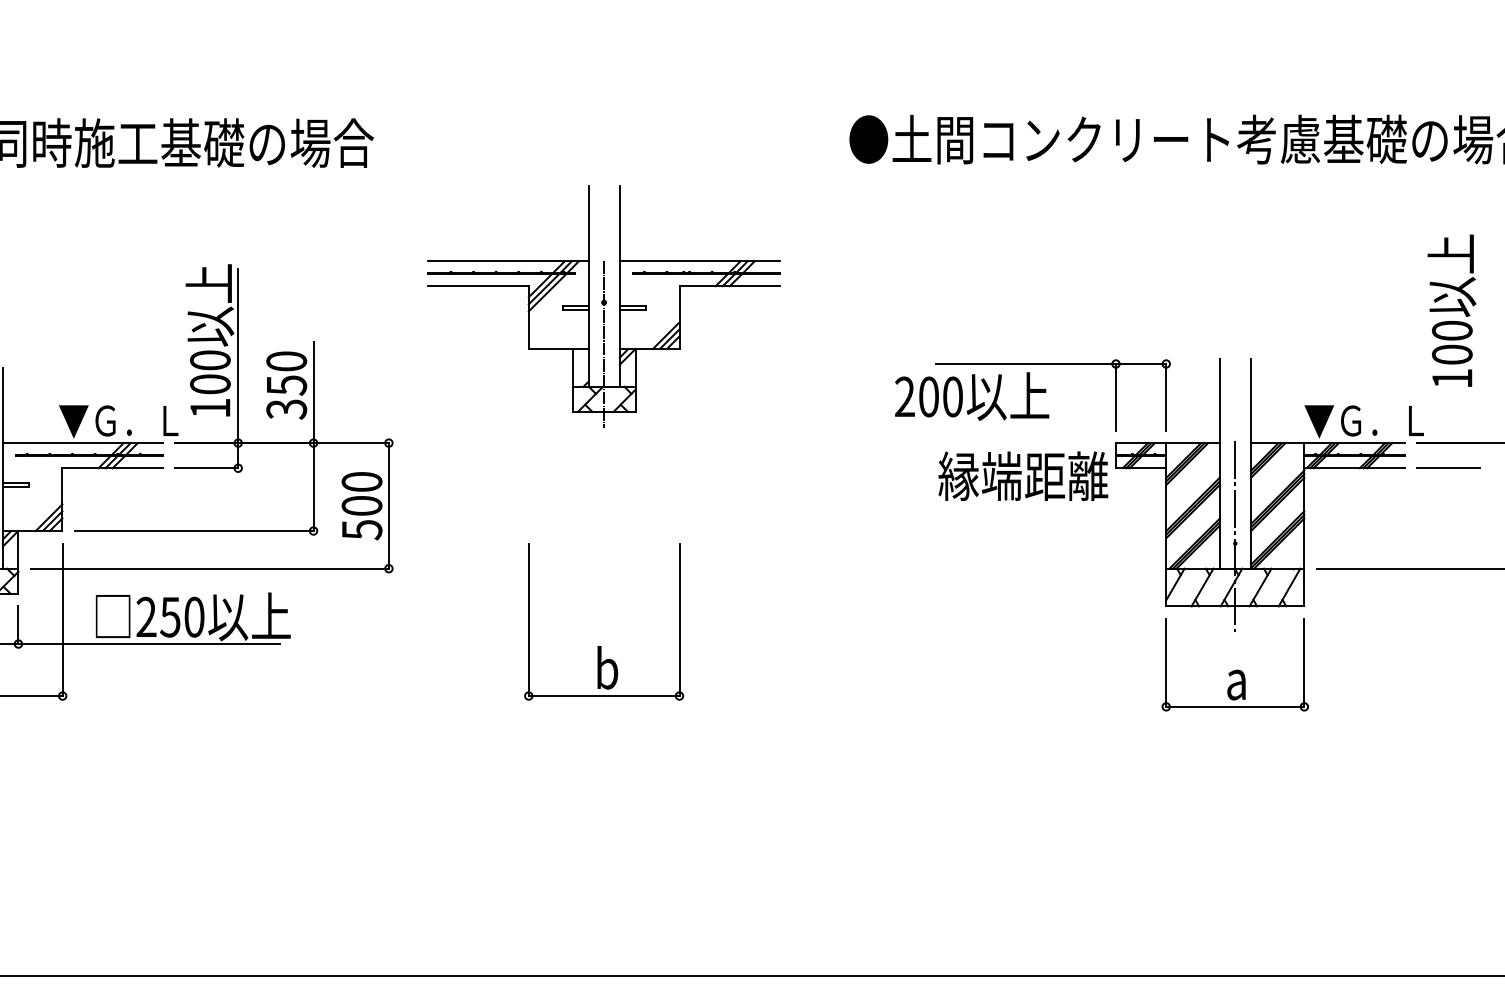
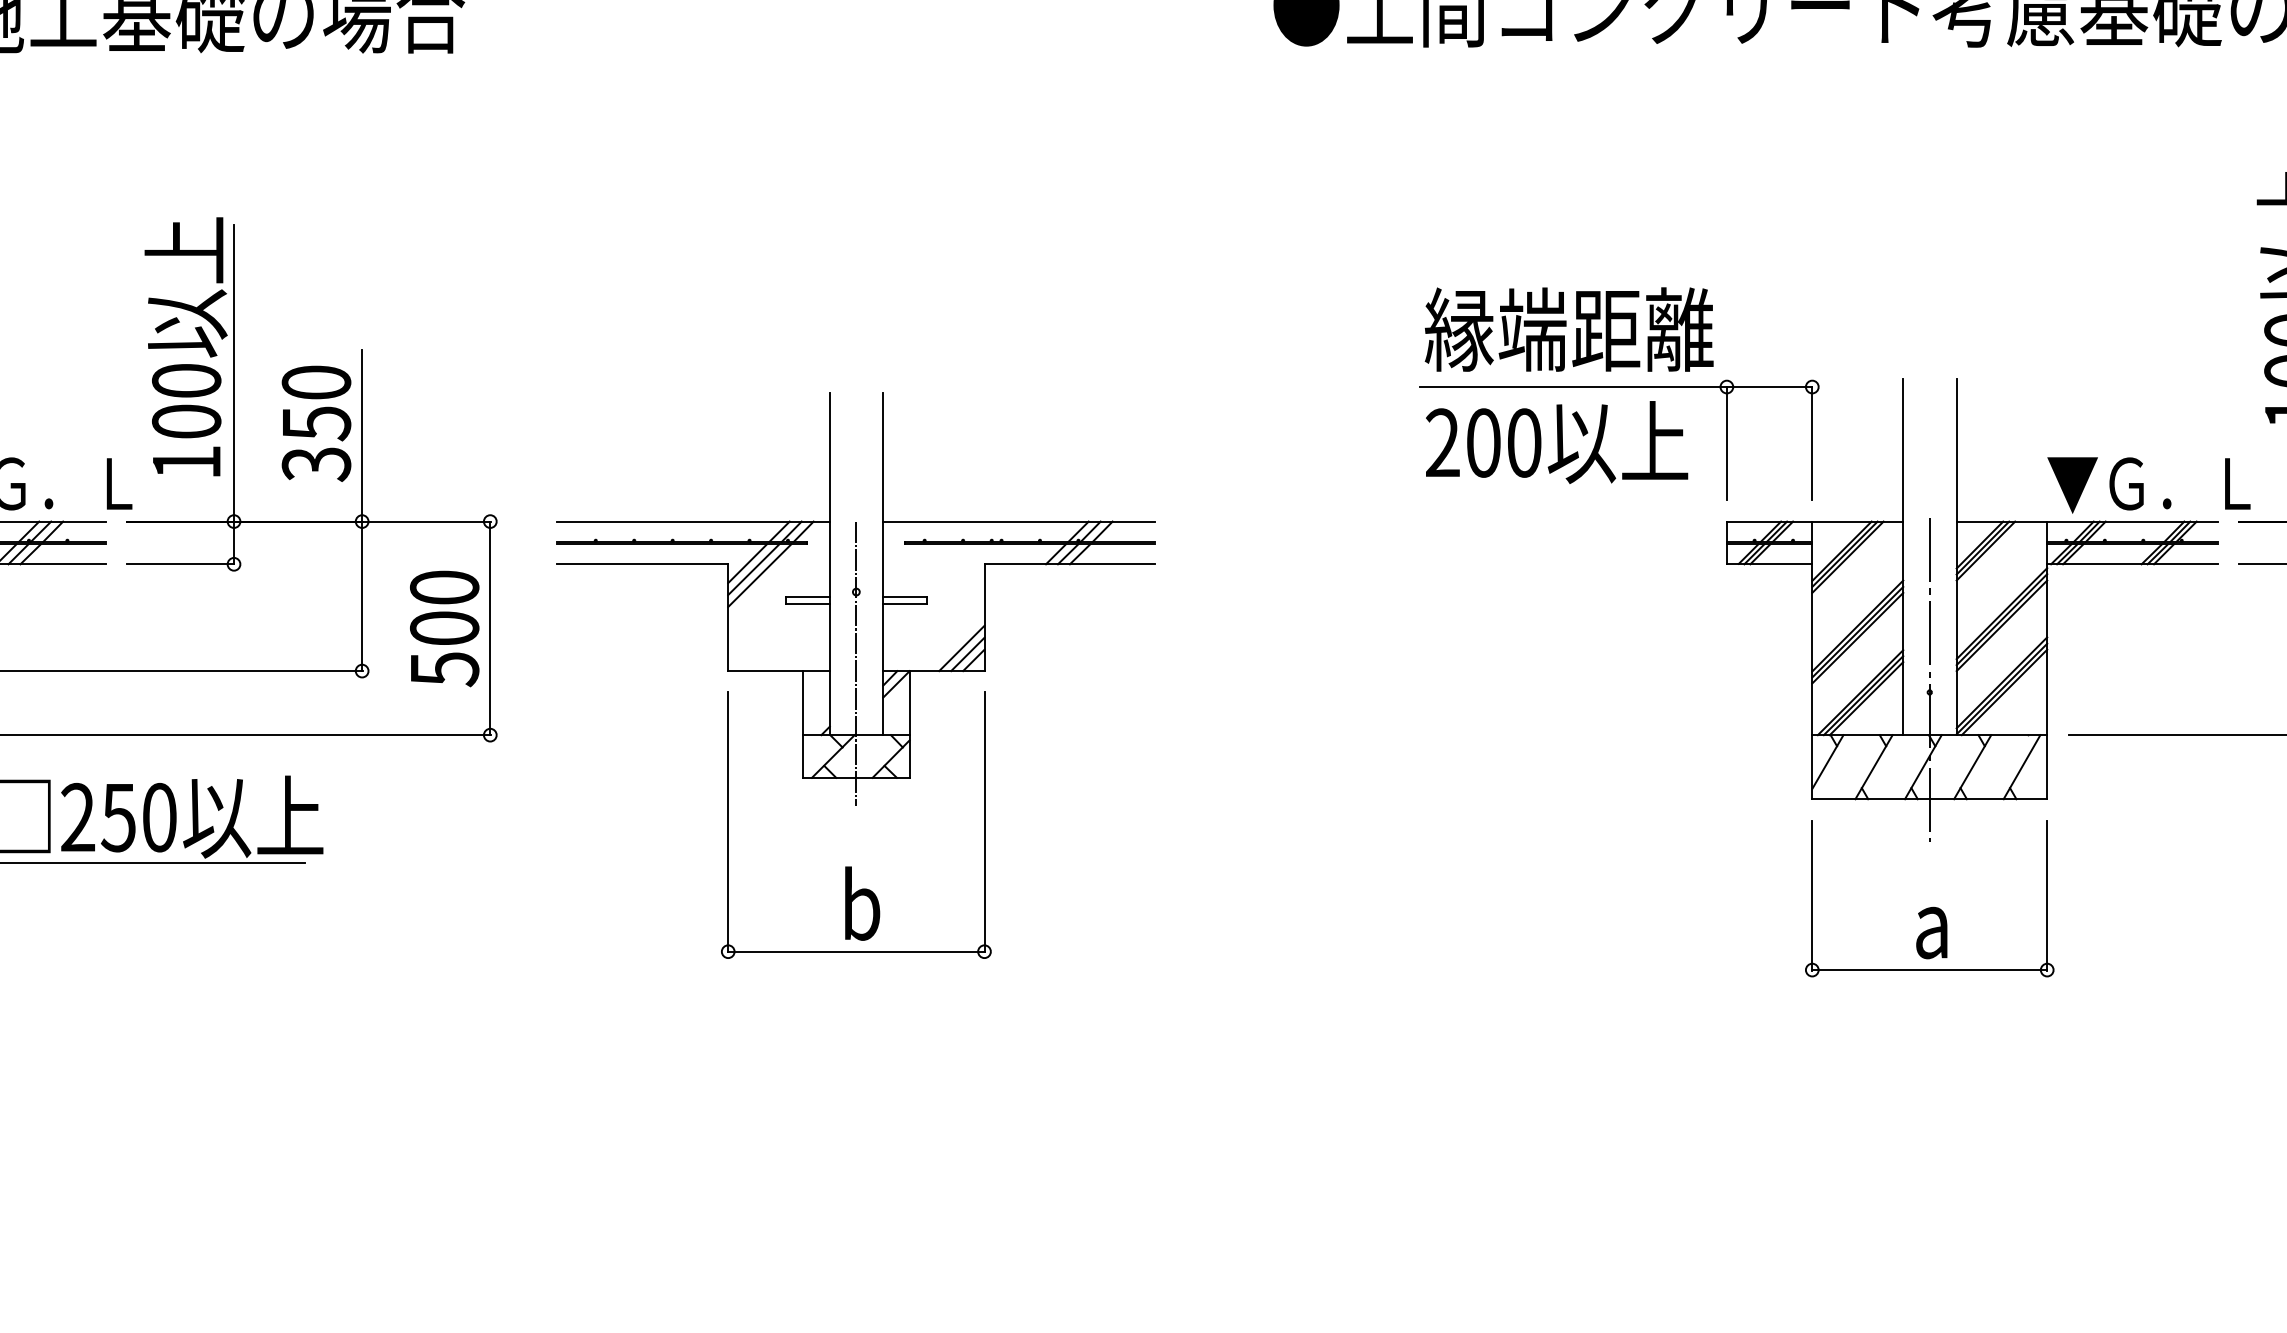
part: (603, 306) -> (855, 598), moved
text: (972, 396) -> (1557, 442), moved
text: (1023, 475) -> (1569, 328), moved

